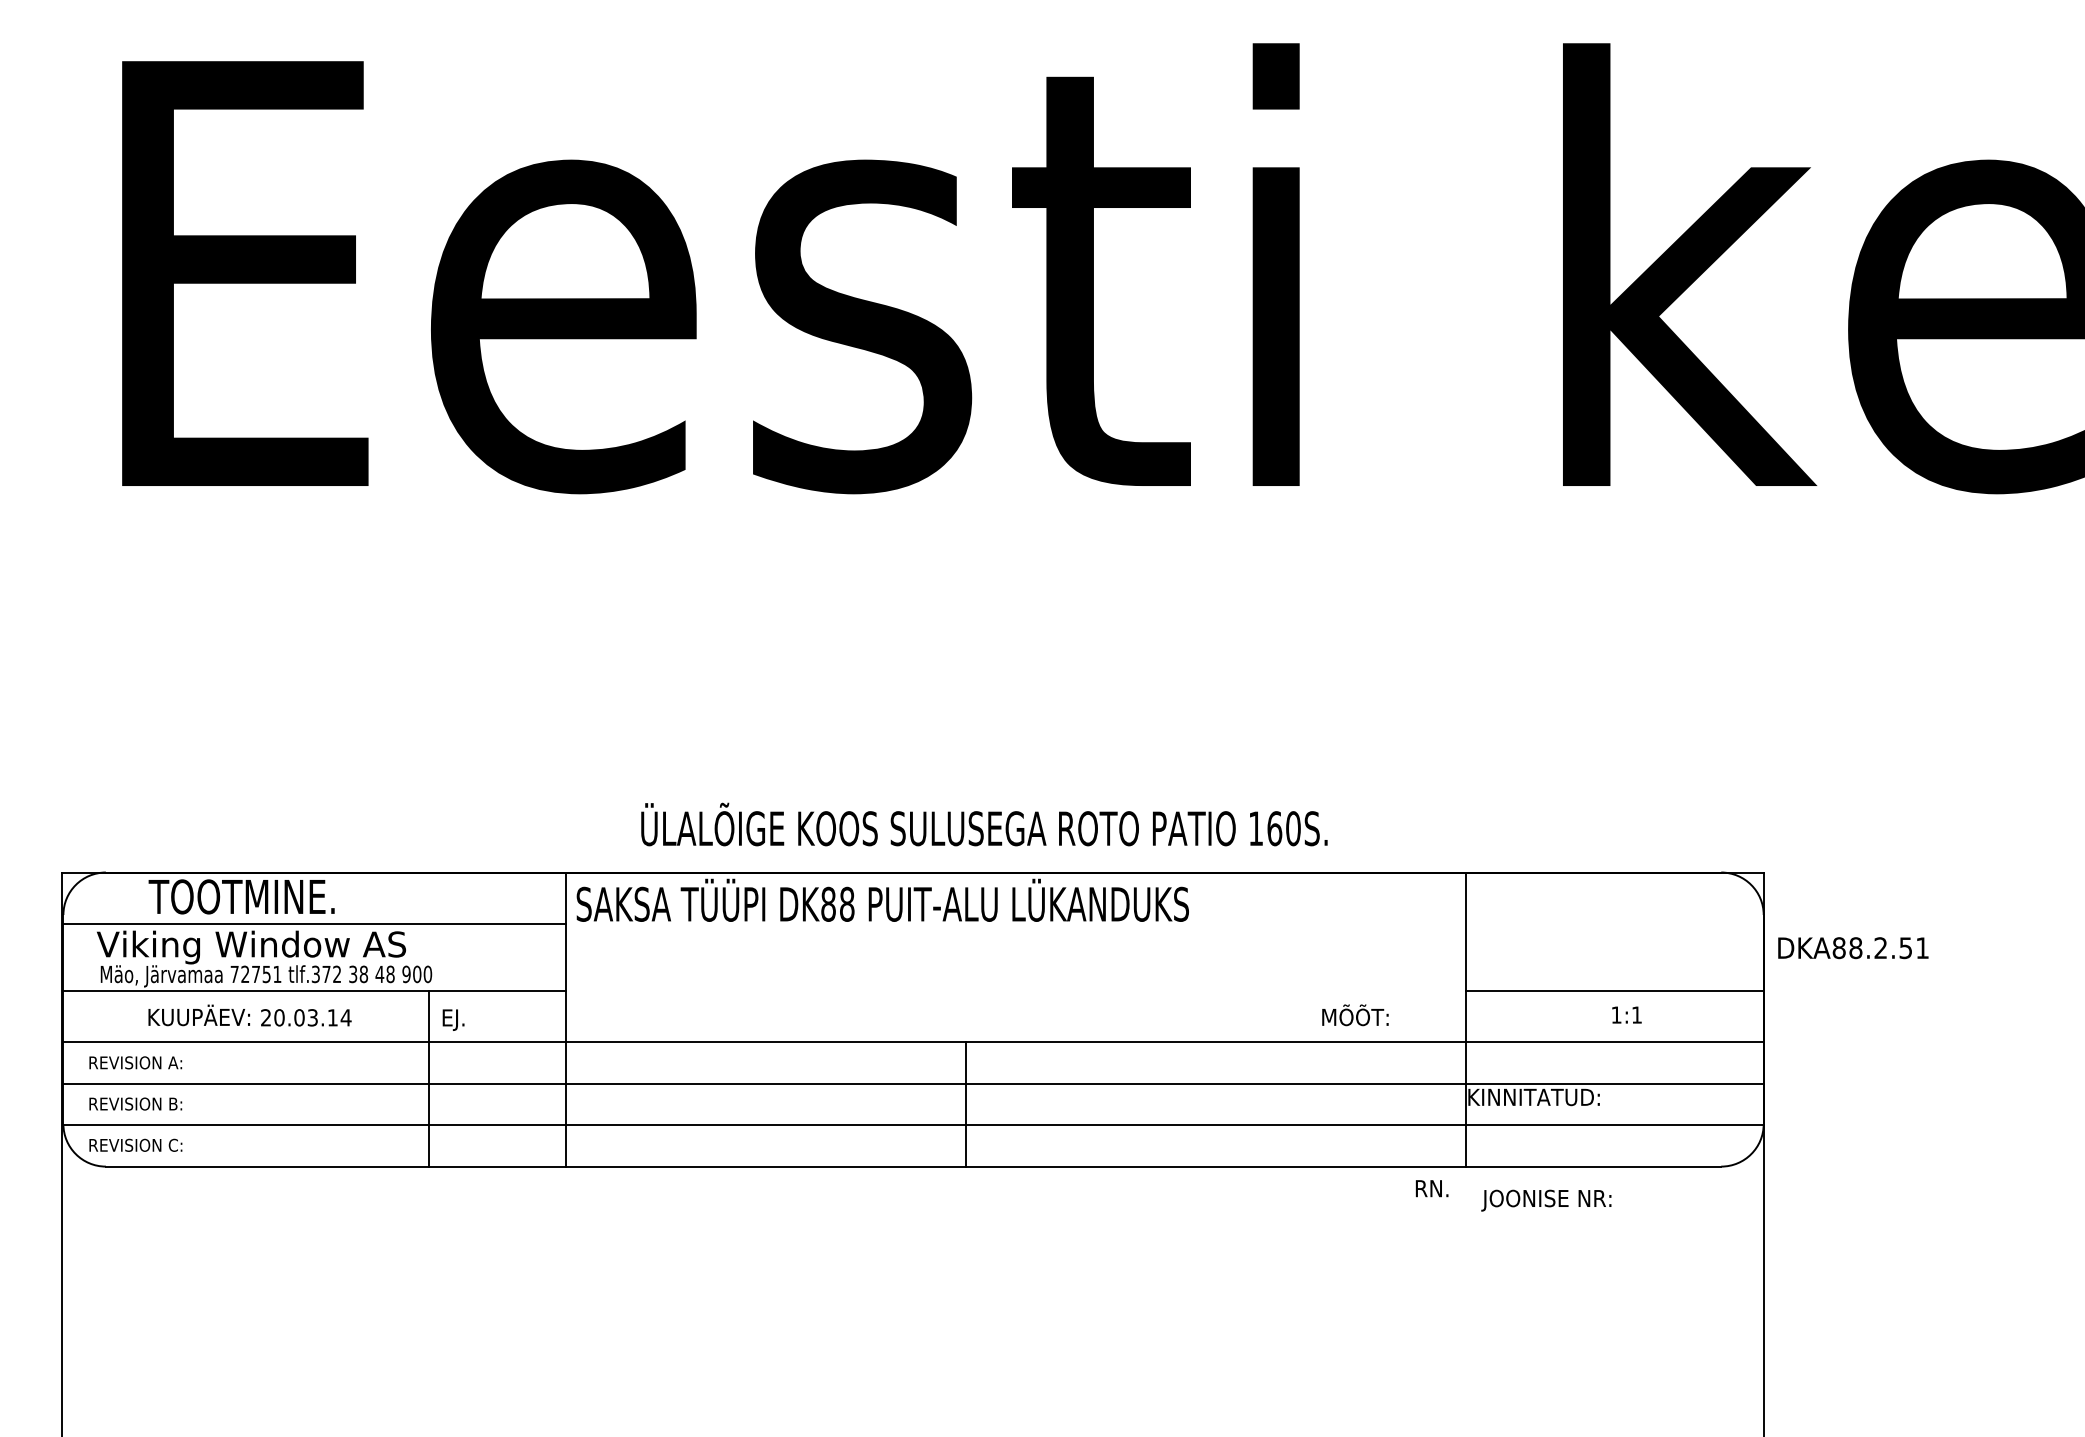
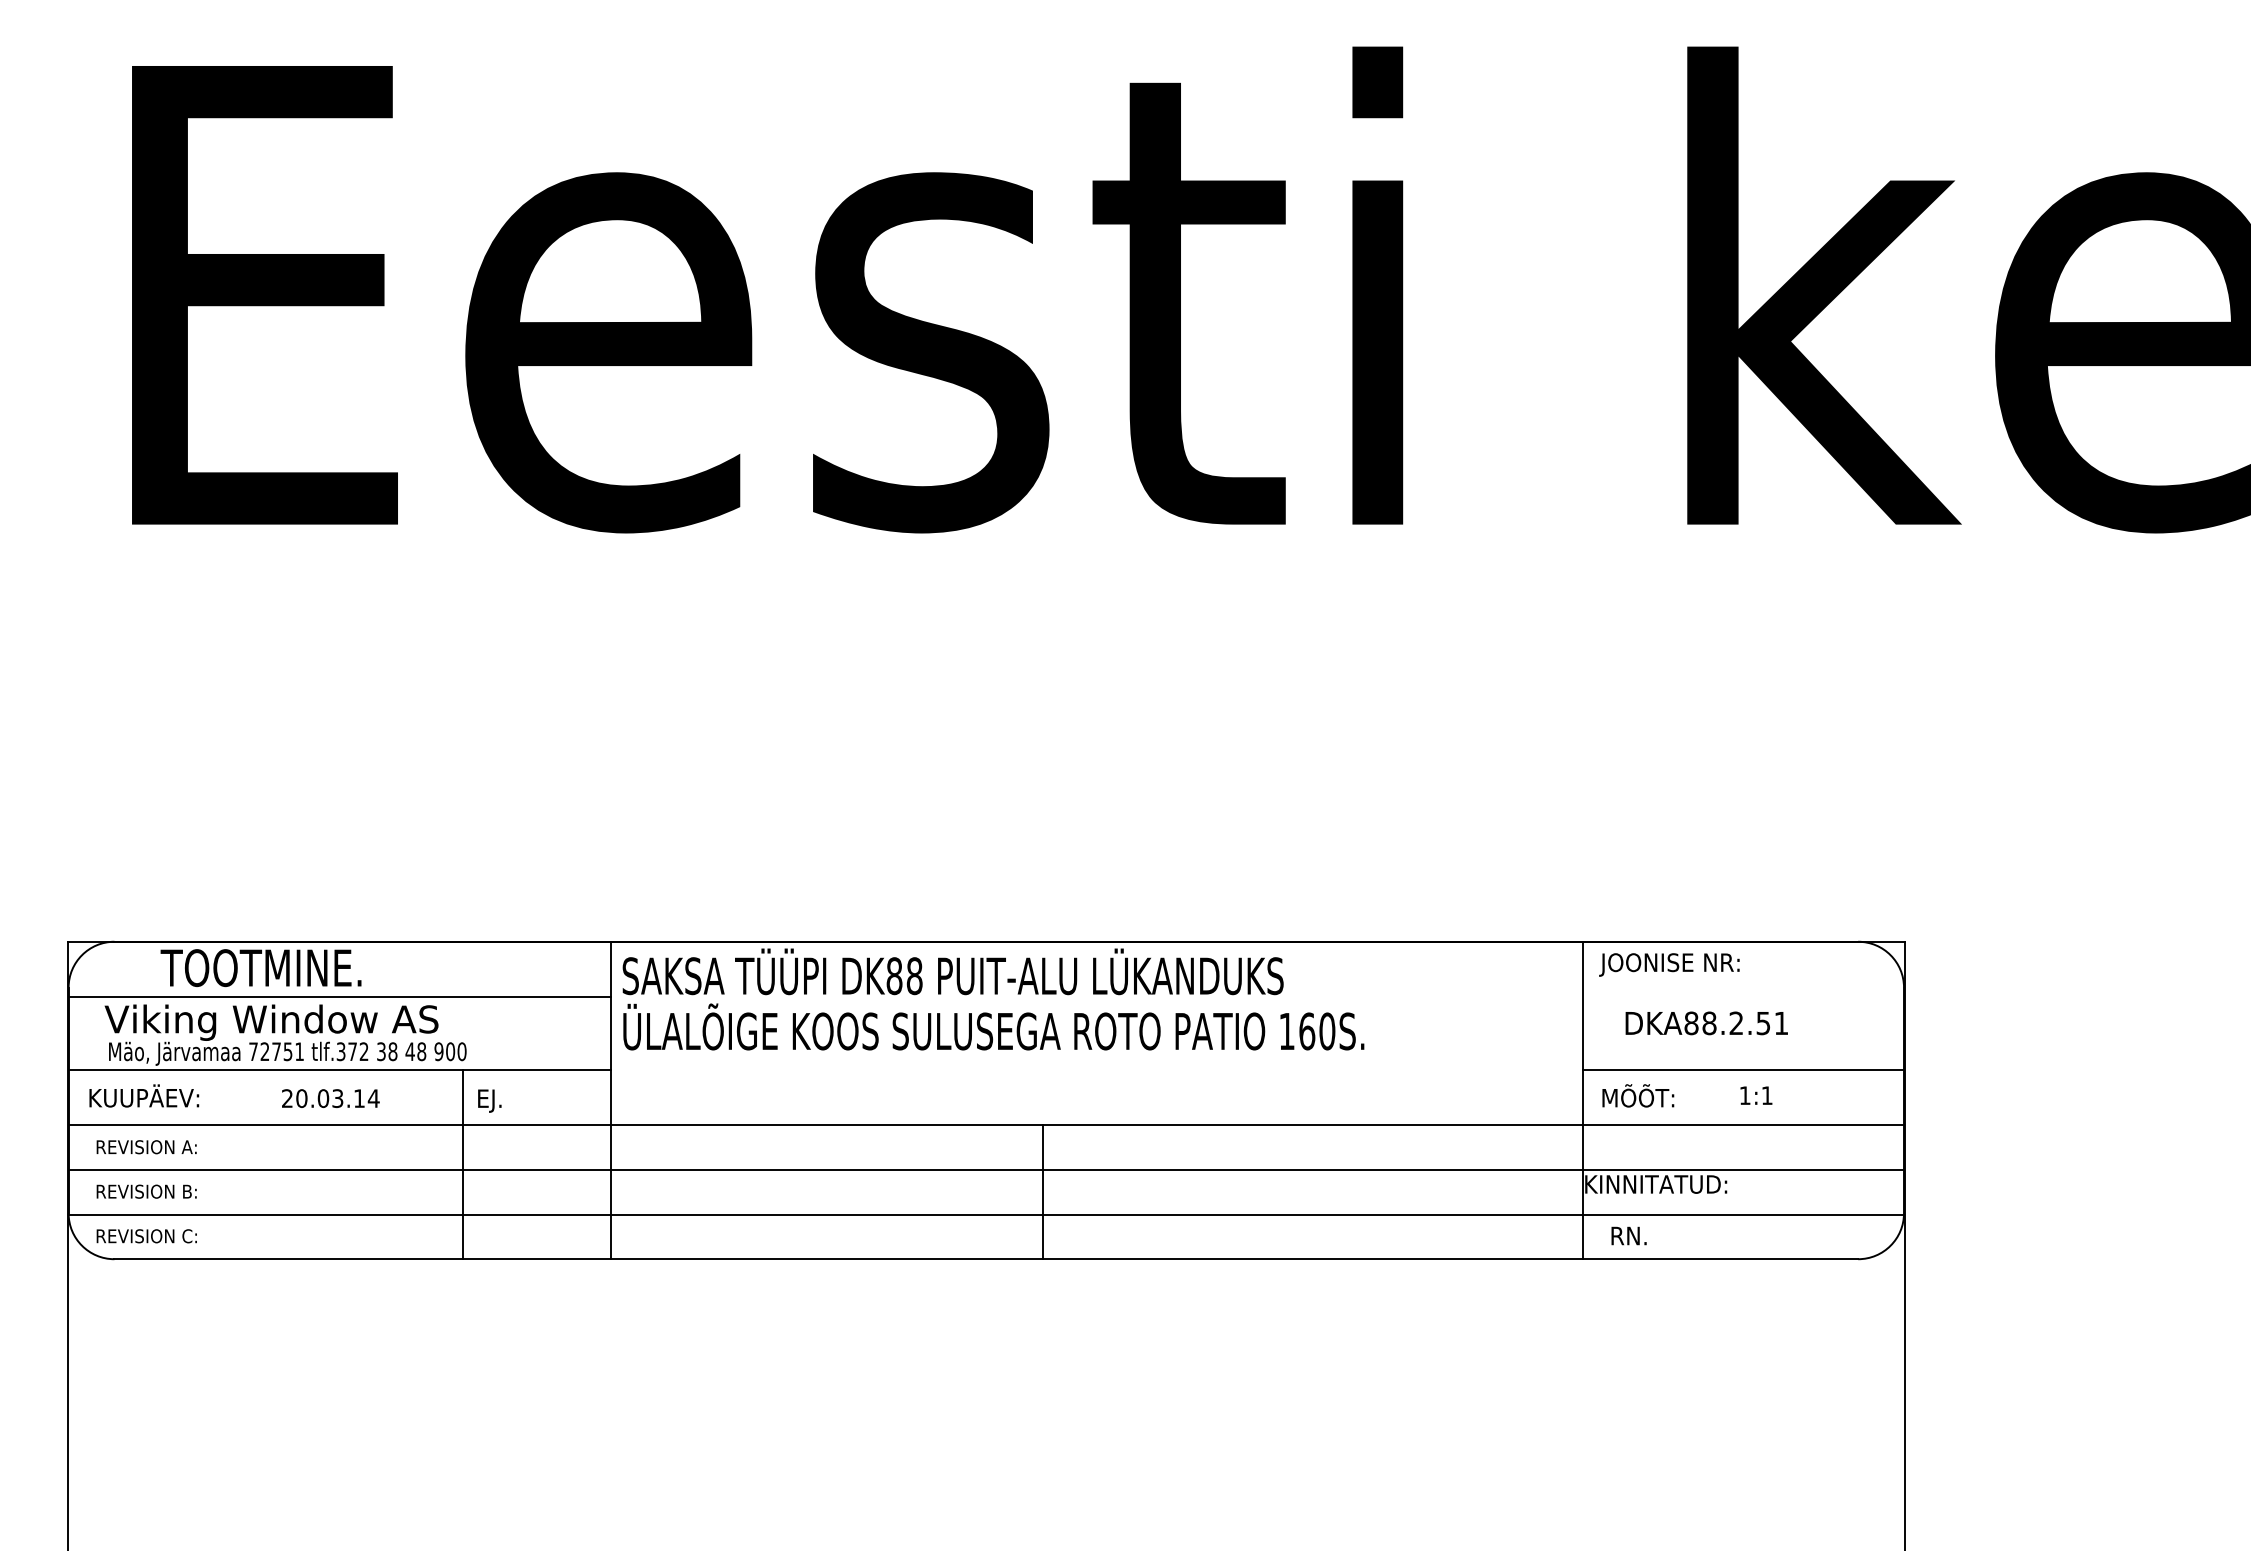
text: (984, 824) -> (993, 1026), moved
text: (1853, 948) -> (1706, 1023), moved
text: (199, 1014) -> (144, 1095), moved
text: (1355, 1014) -> (1638, 1095), moved
text: (1431, 1188) -> (1628, 1235), moved
text: (1546, 1200) -> (1669, 964), moved

